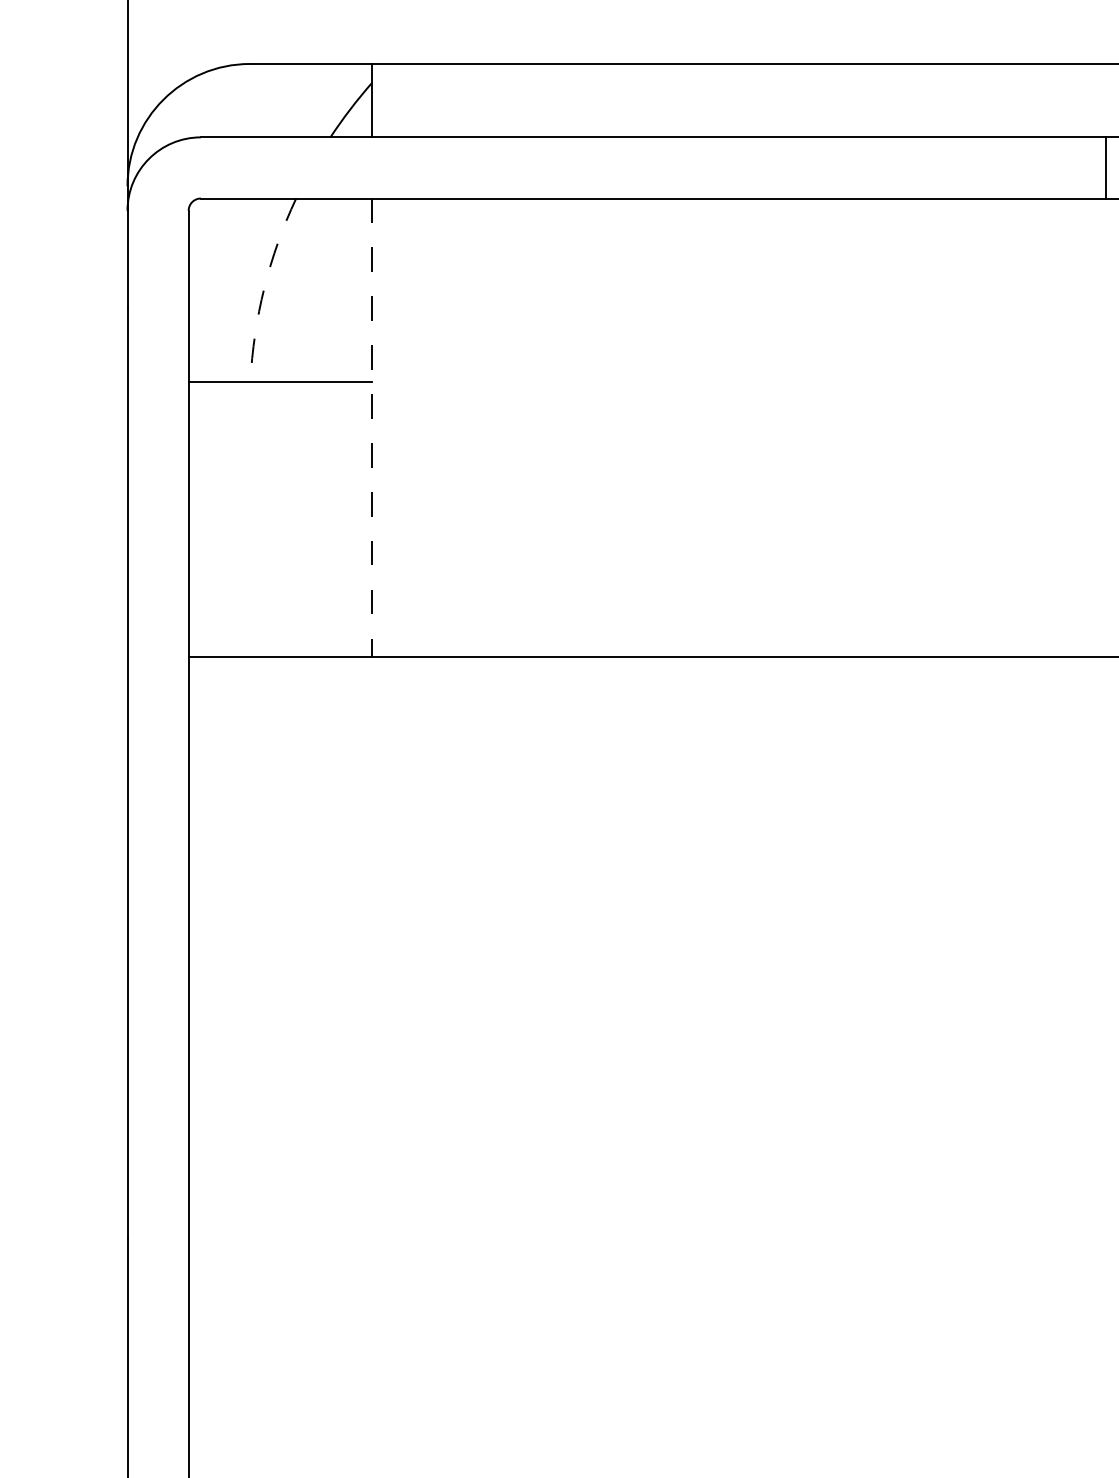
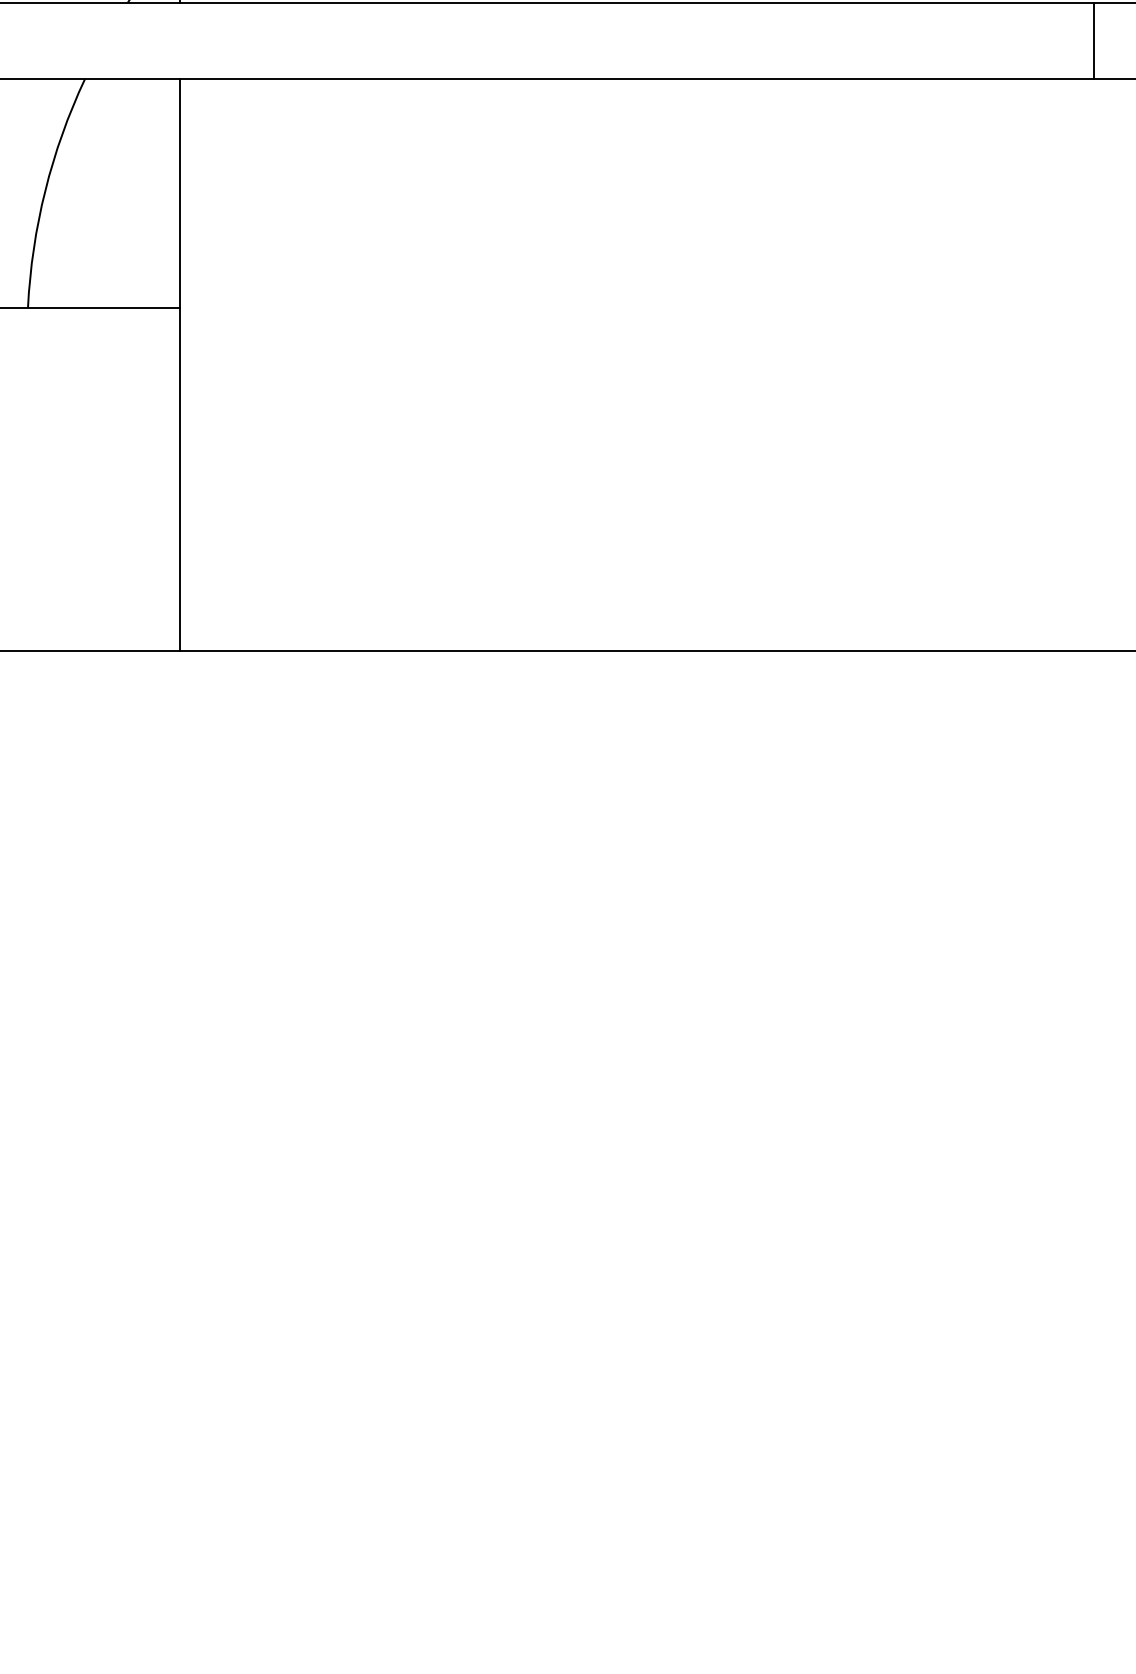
arc: (264, 288) -> (45, 191), dashed -> solid
line: (372, 428) -> (180, 365), dashed -> solid

